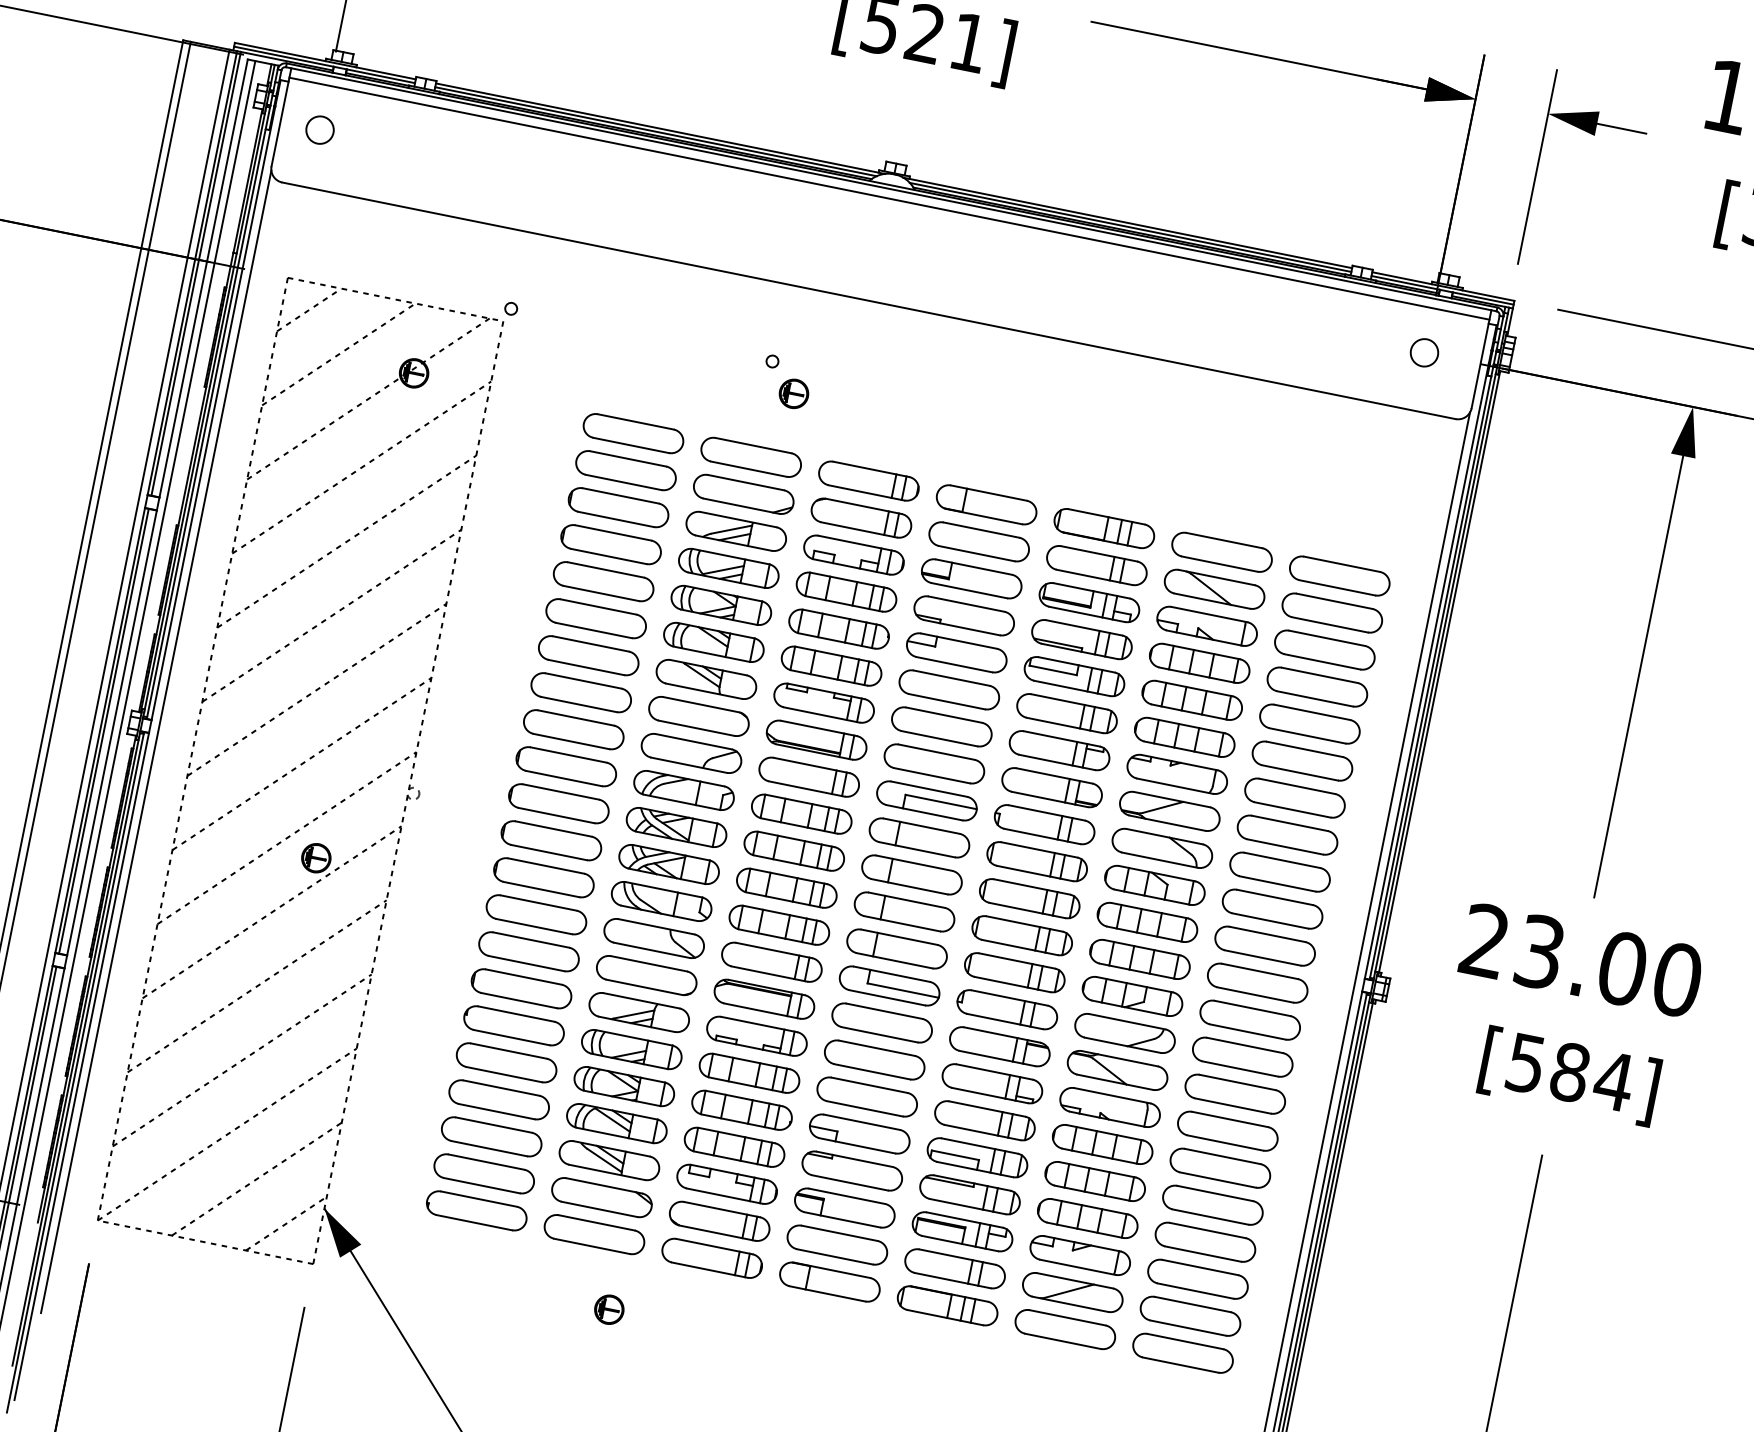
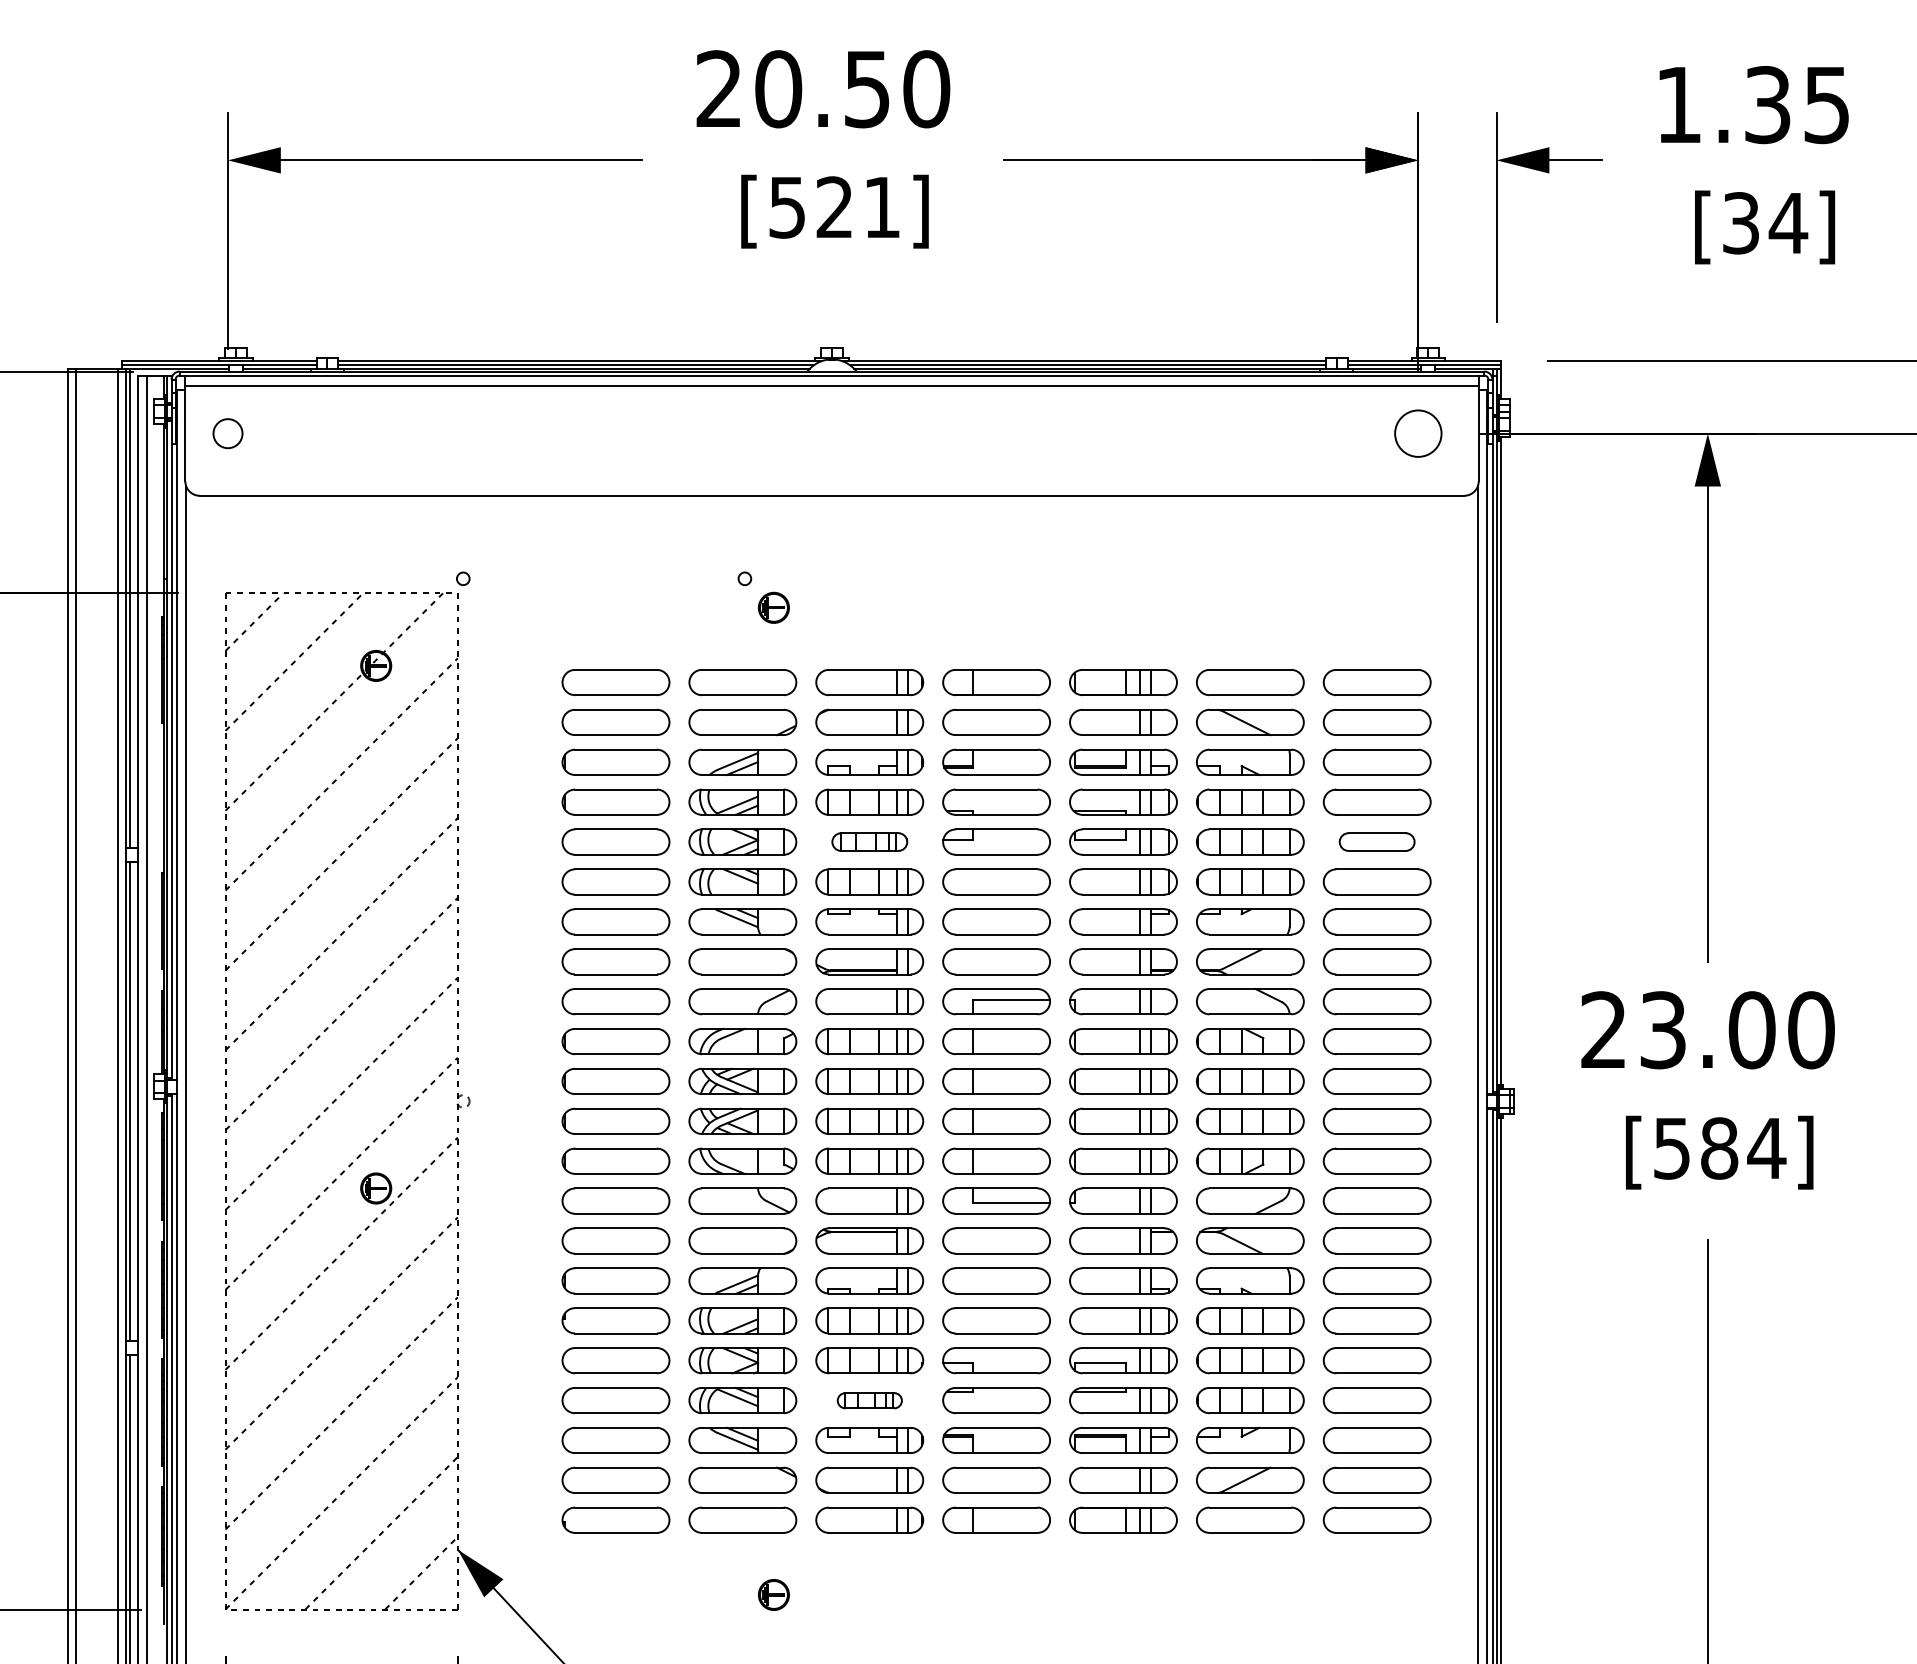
circle: (1423, 352) -> (1417, 433), size x1.6
part: (838, 628) -> (869, 841), size x0.7
part: (1309, 723) -> (1376, 841), size x0.7
part: (734, 1147) -> (869, 1400), size x0.6

